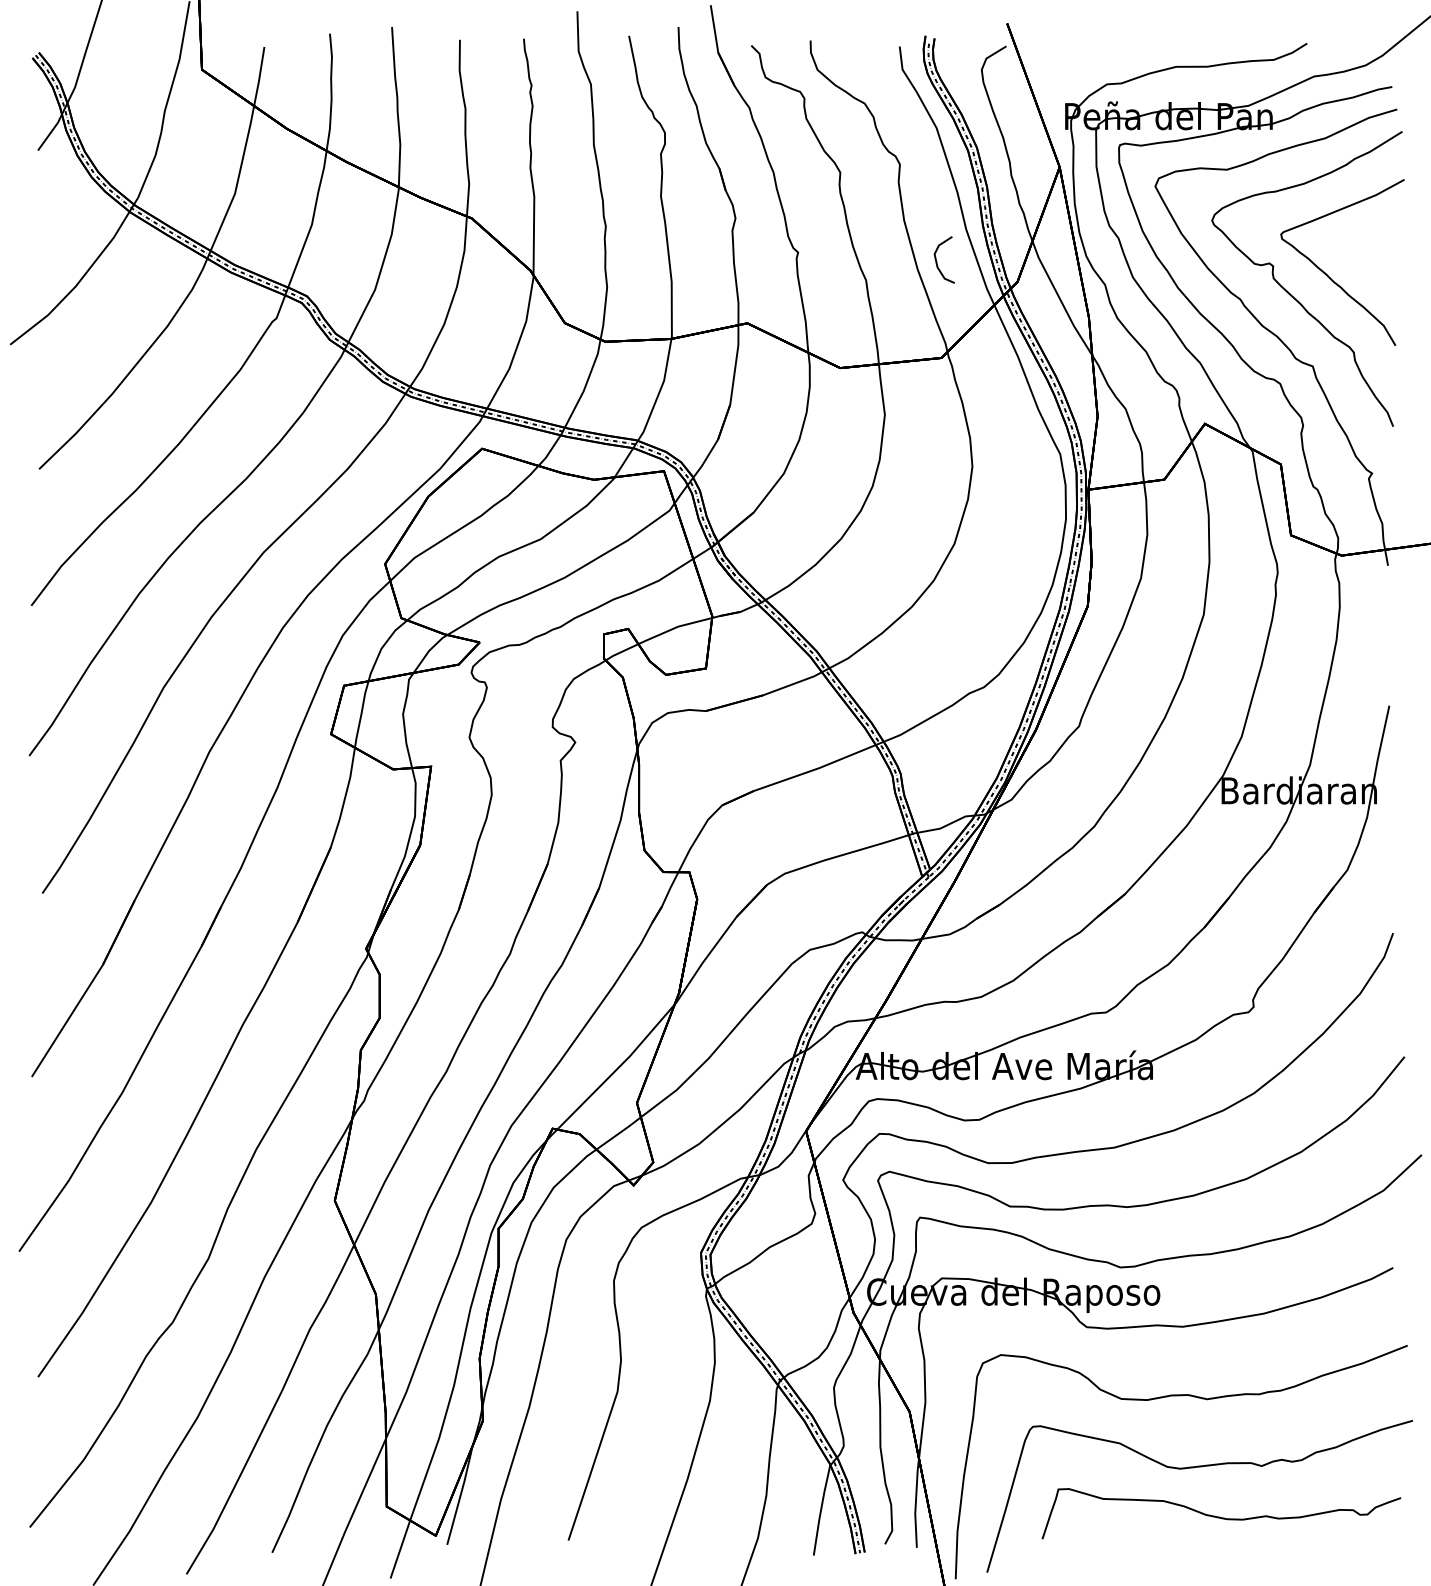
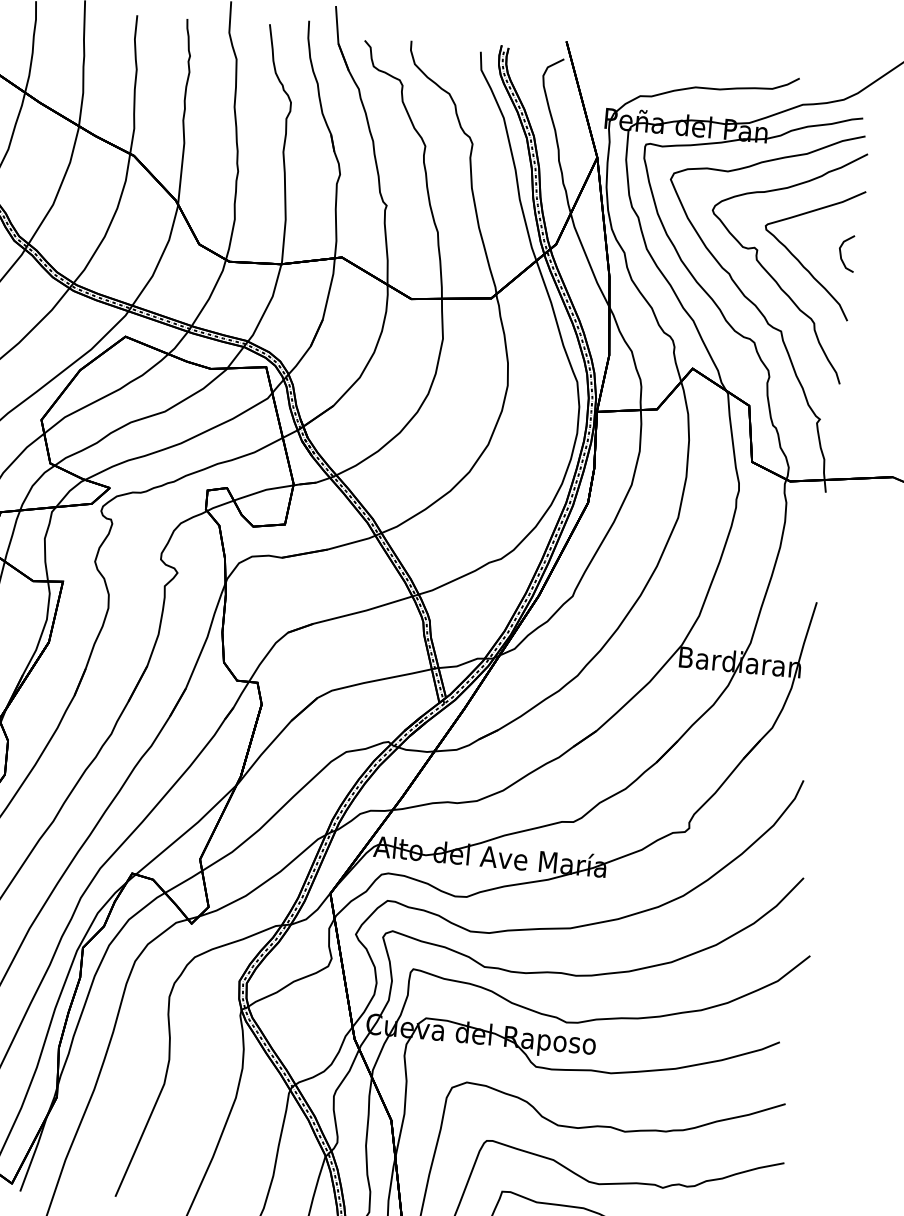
curve: (937, 261) -> (841, 254), moved

